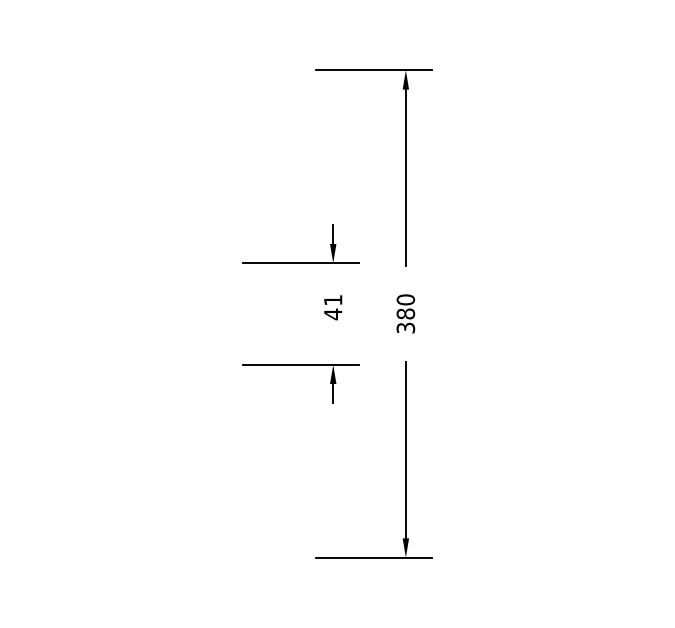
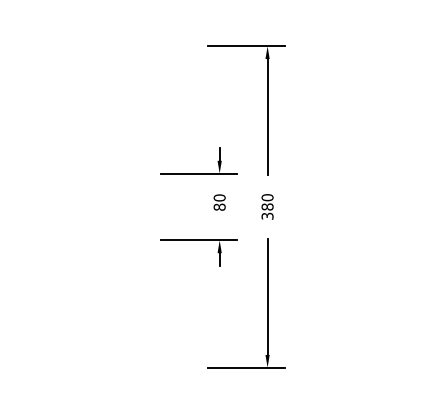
text: (332, 307) -> (219, 202), 41 -> 80

